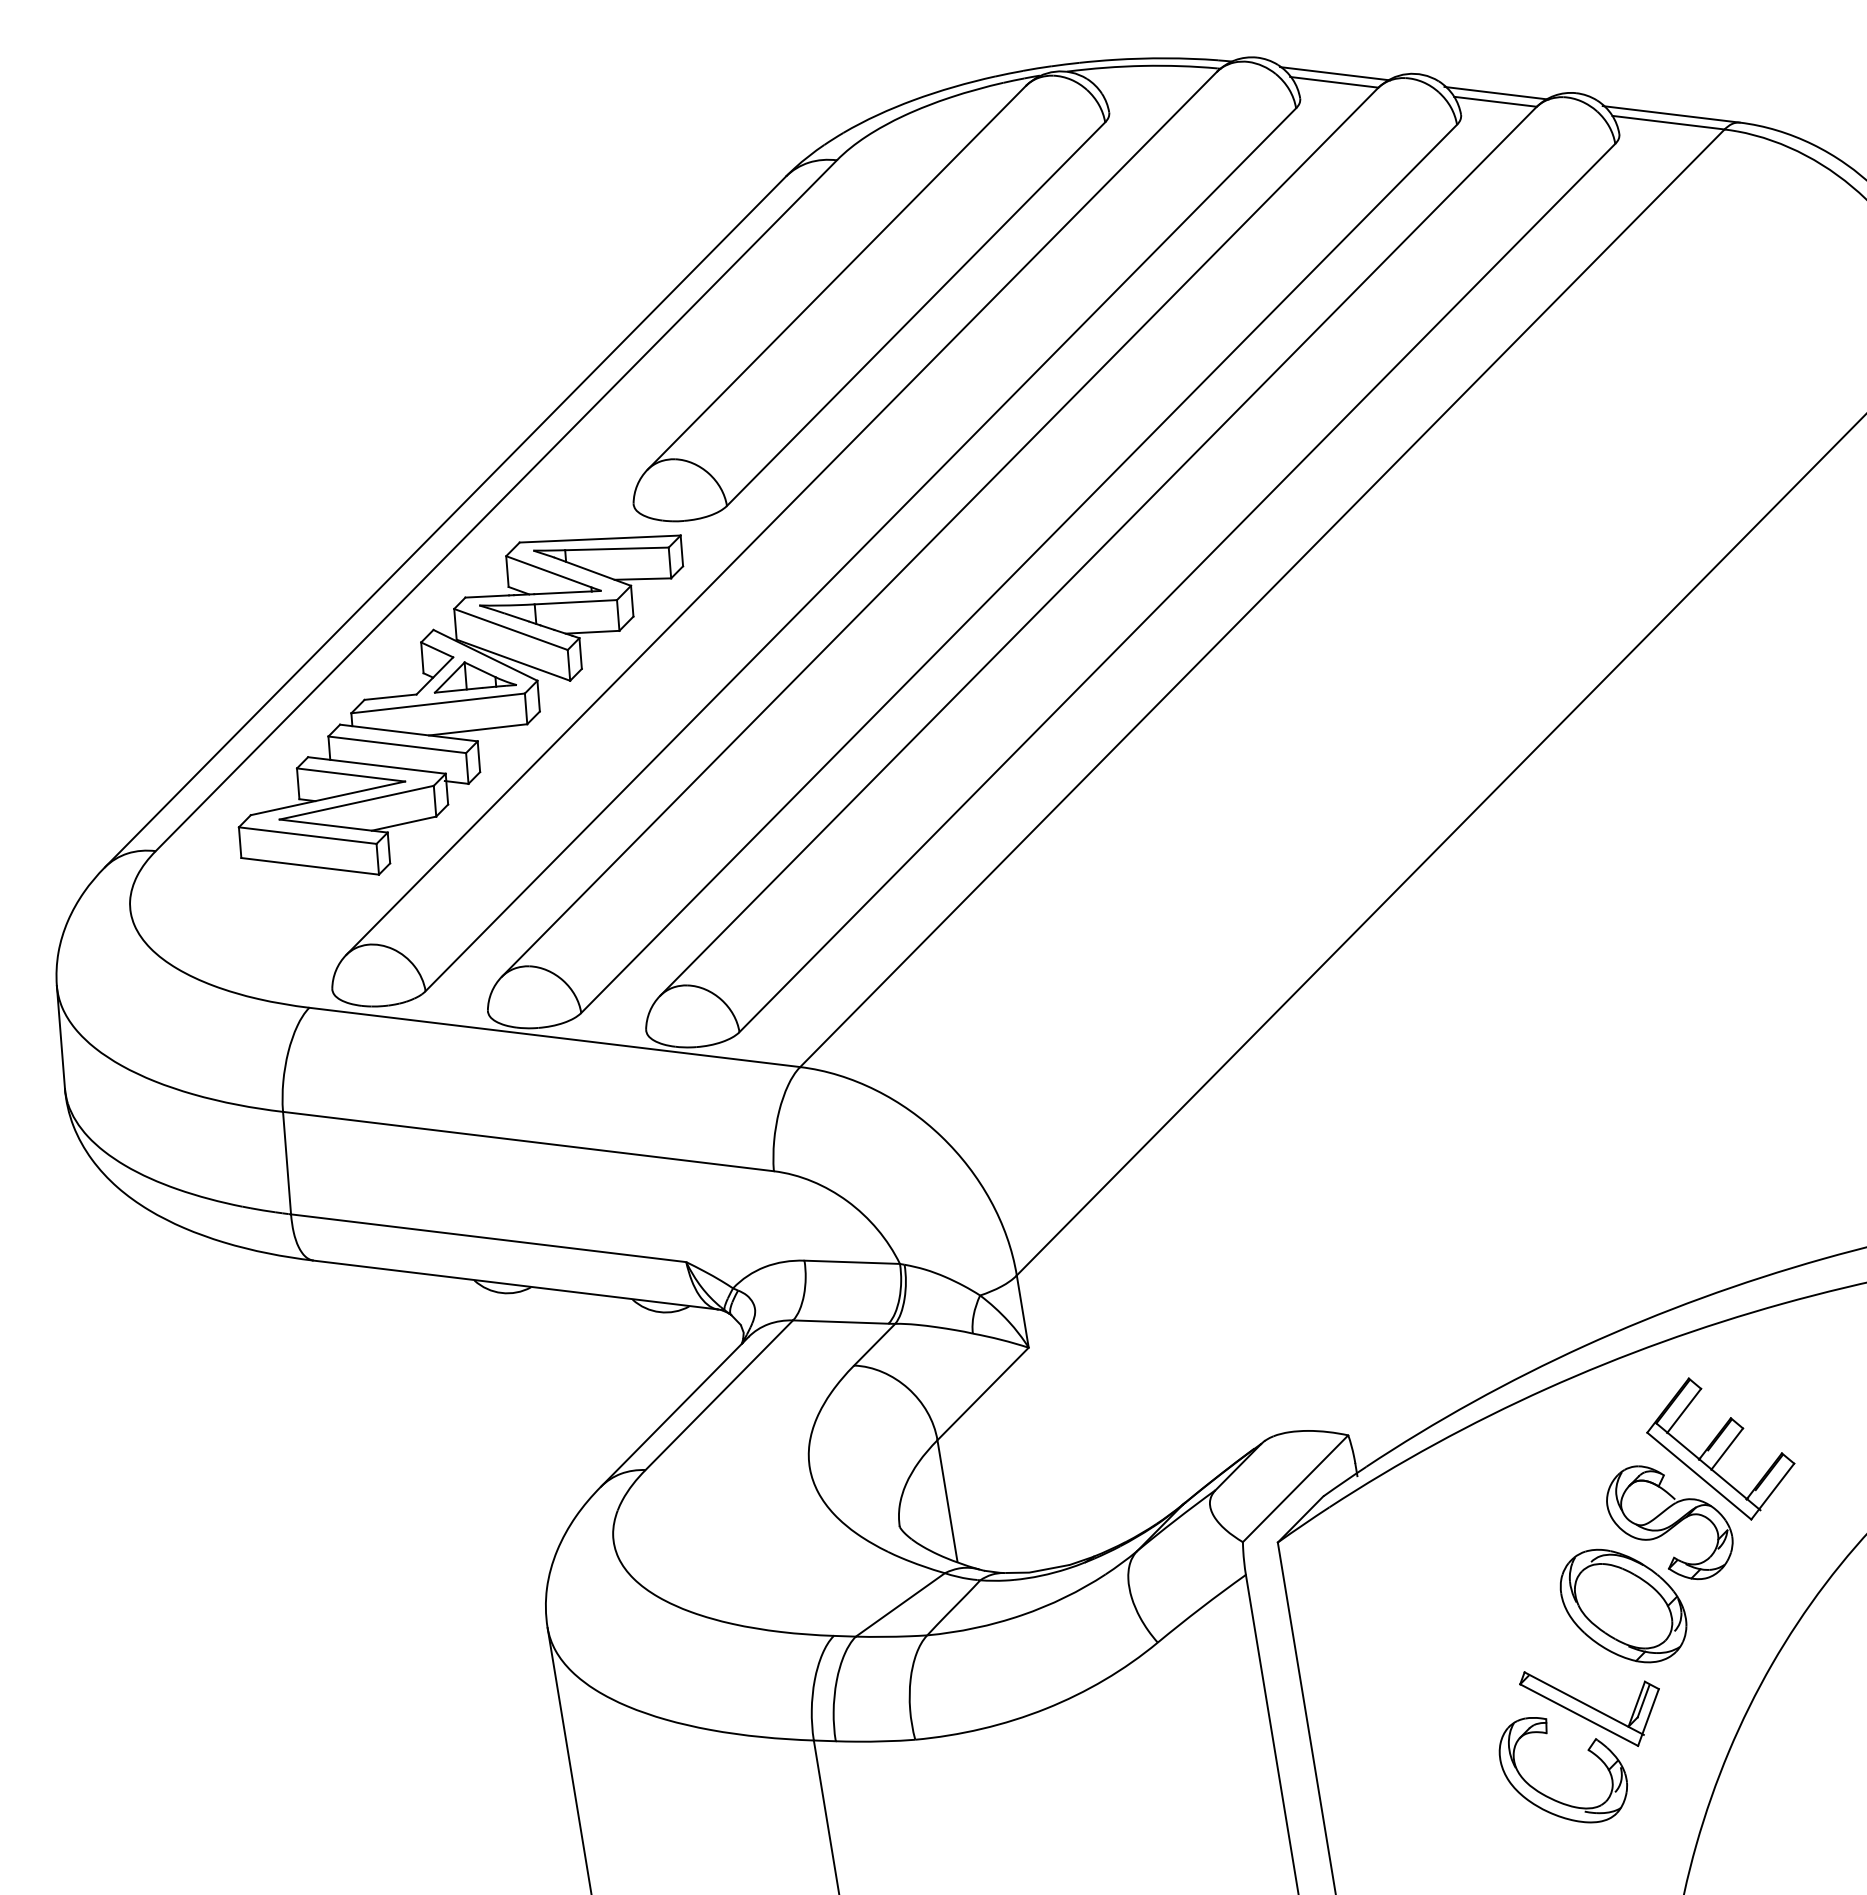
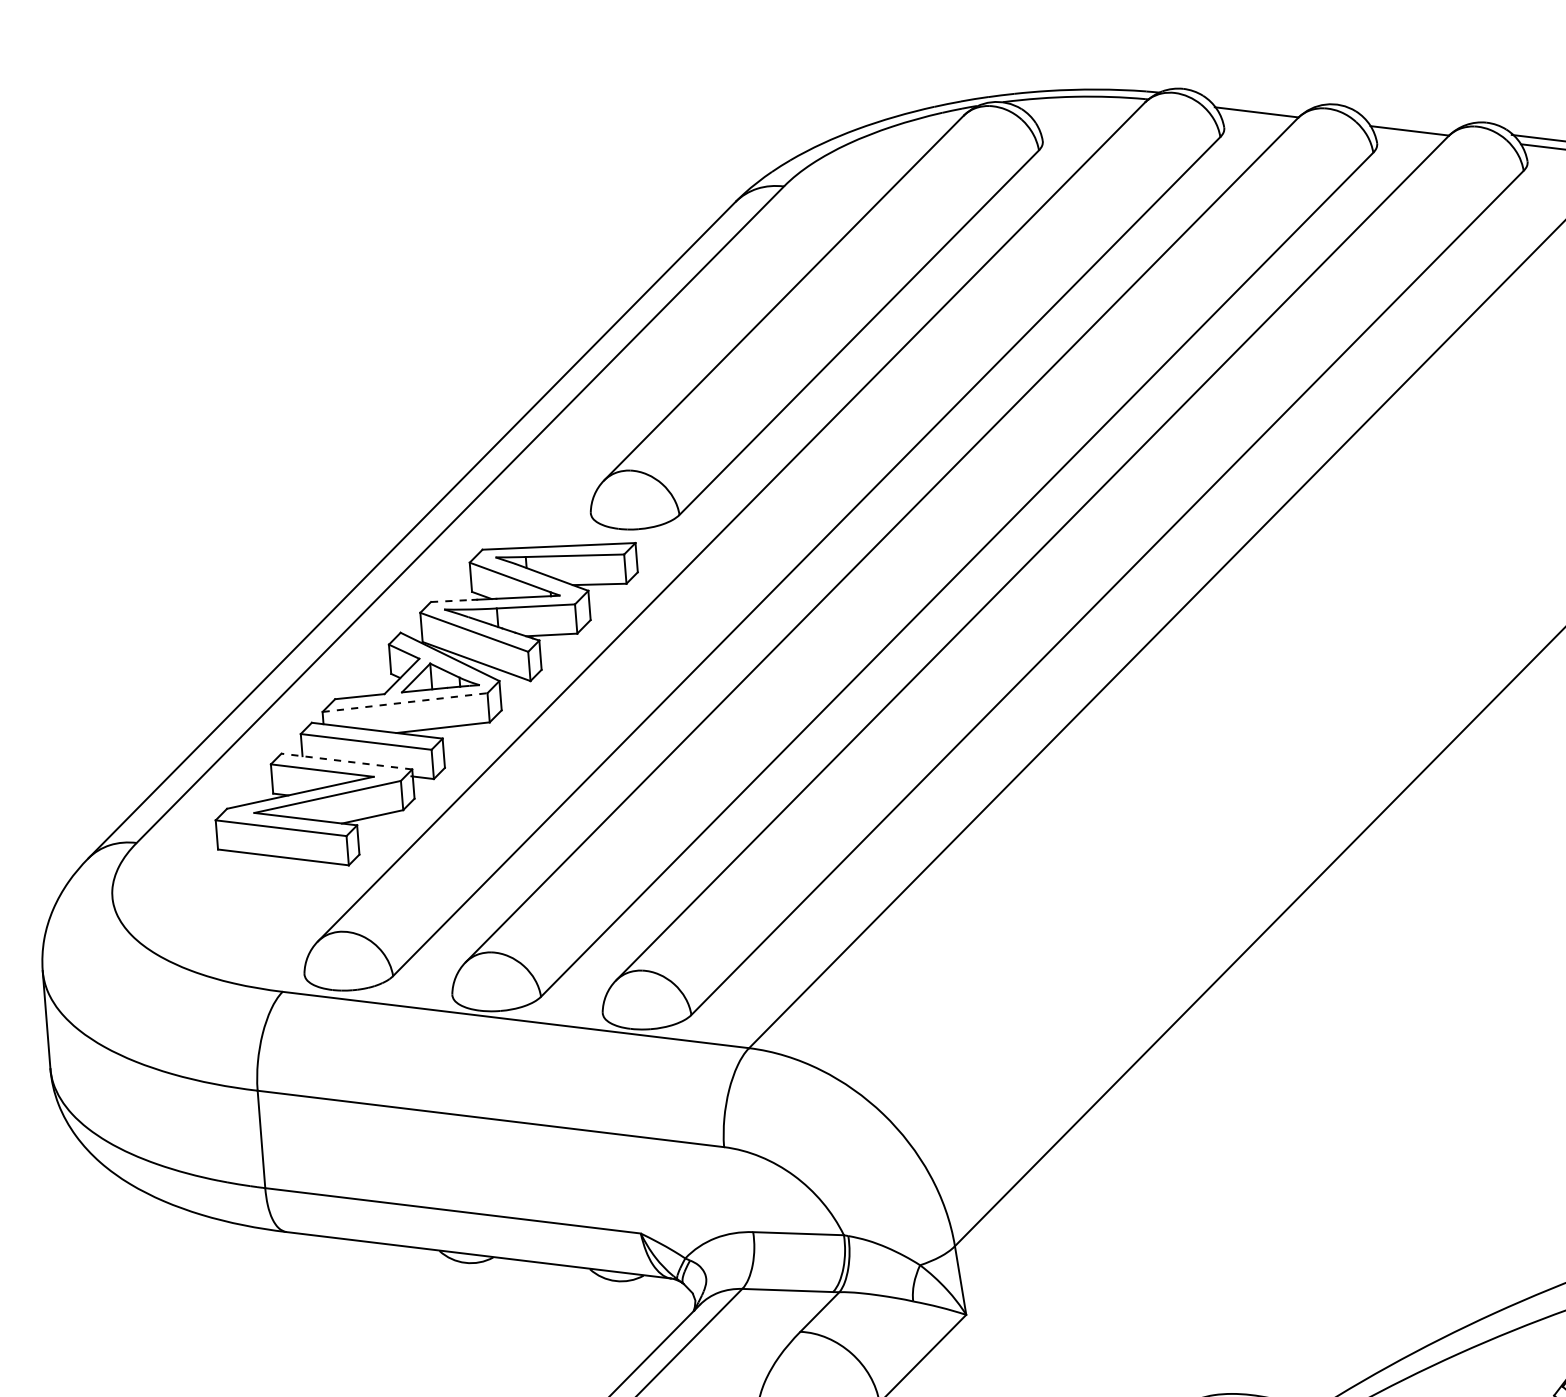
line: (1335, 73) -> (1257, 103), removed
line: (1496, 92) -> (1410, 122), removed
line: (487, 596) -> (451, 600), solid -> dashed
line: (438, 703) -> (405, 702), solid -> dashed
line: (376, 765) -> (346, 761), solid -> dashed

